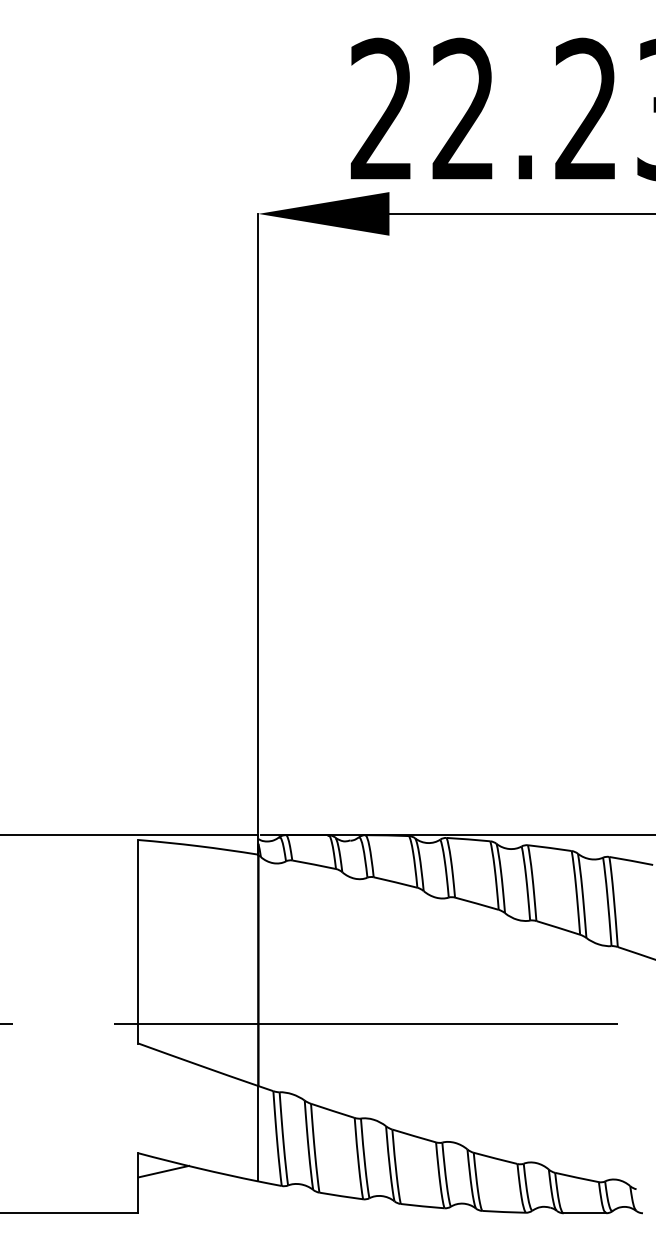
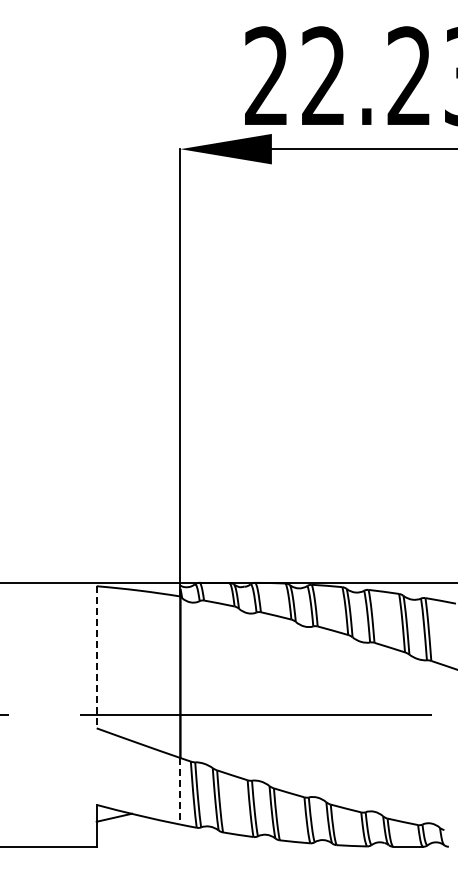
line: (138, 942) -> (96, 657), solid -> dashed
line: (258, 1134) -> (180, 791), solid -> dashed

